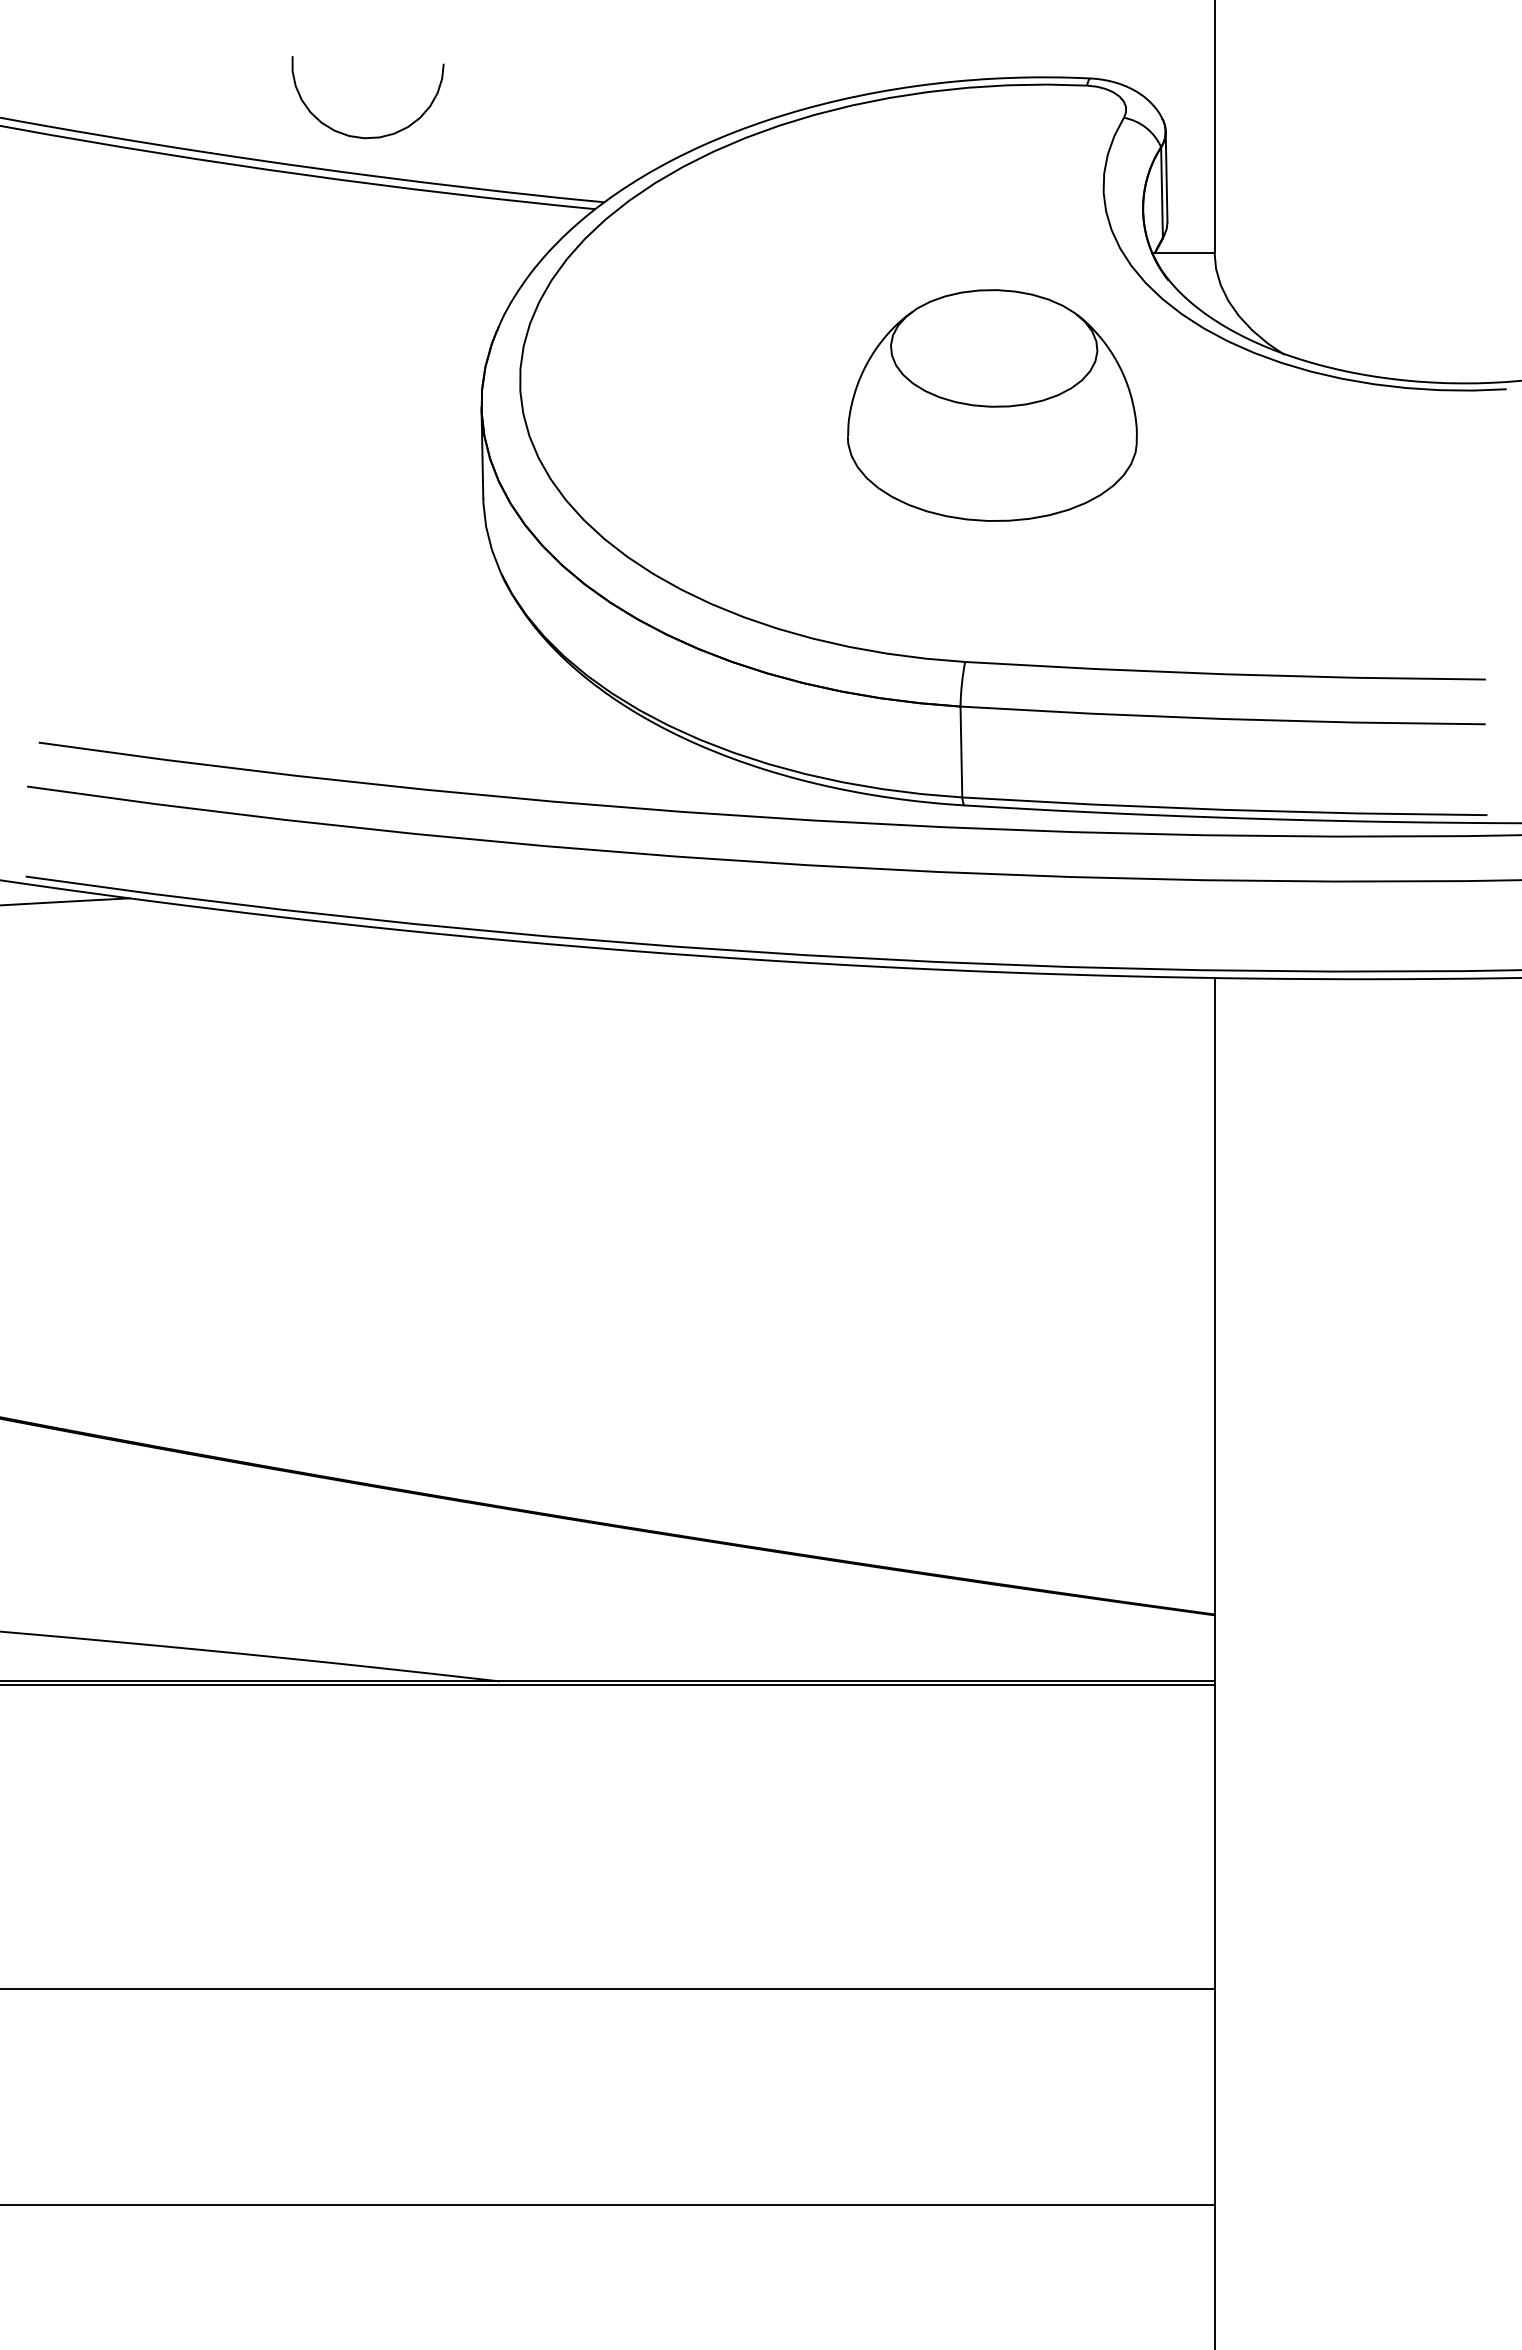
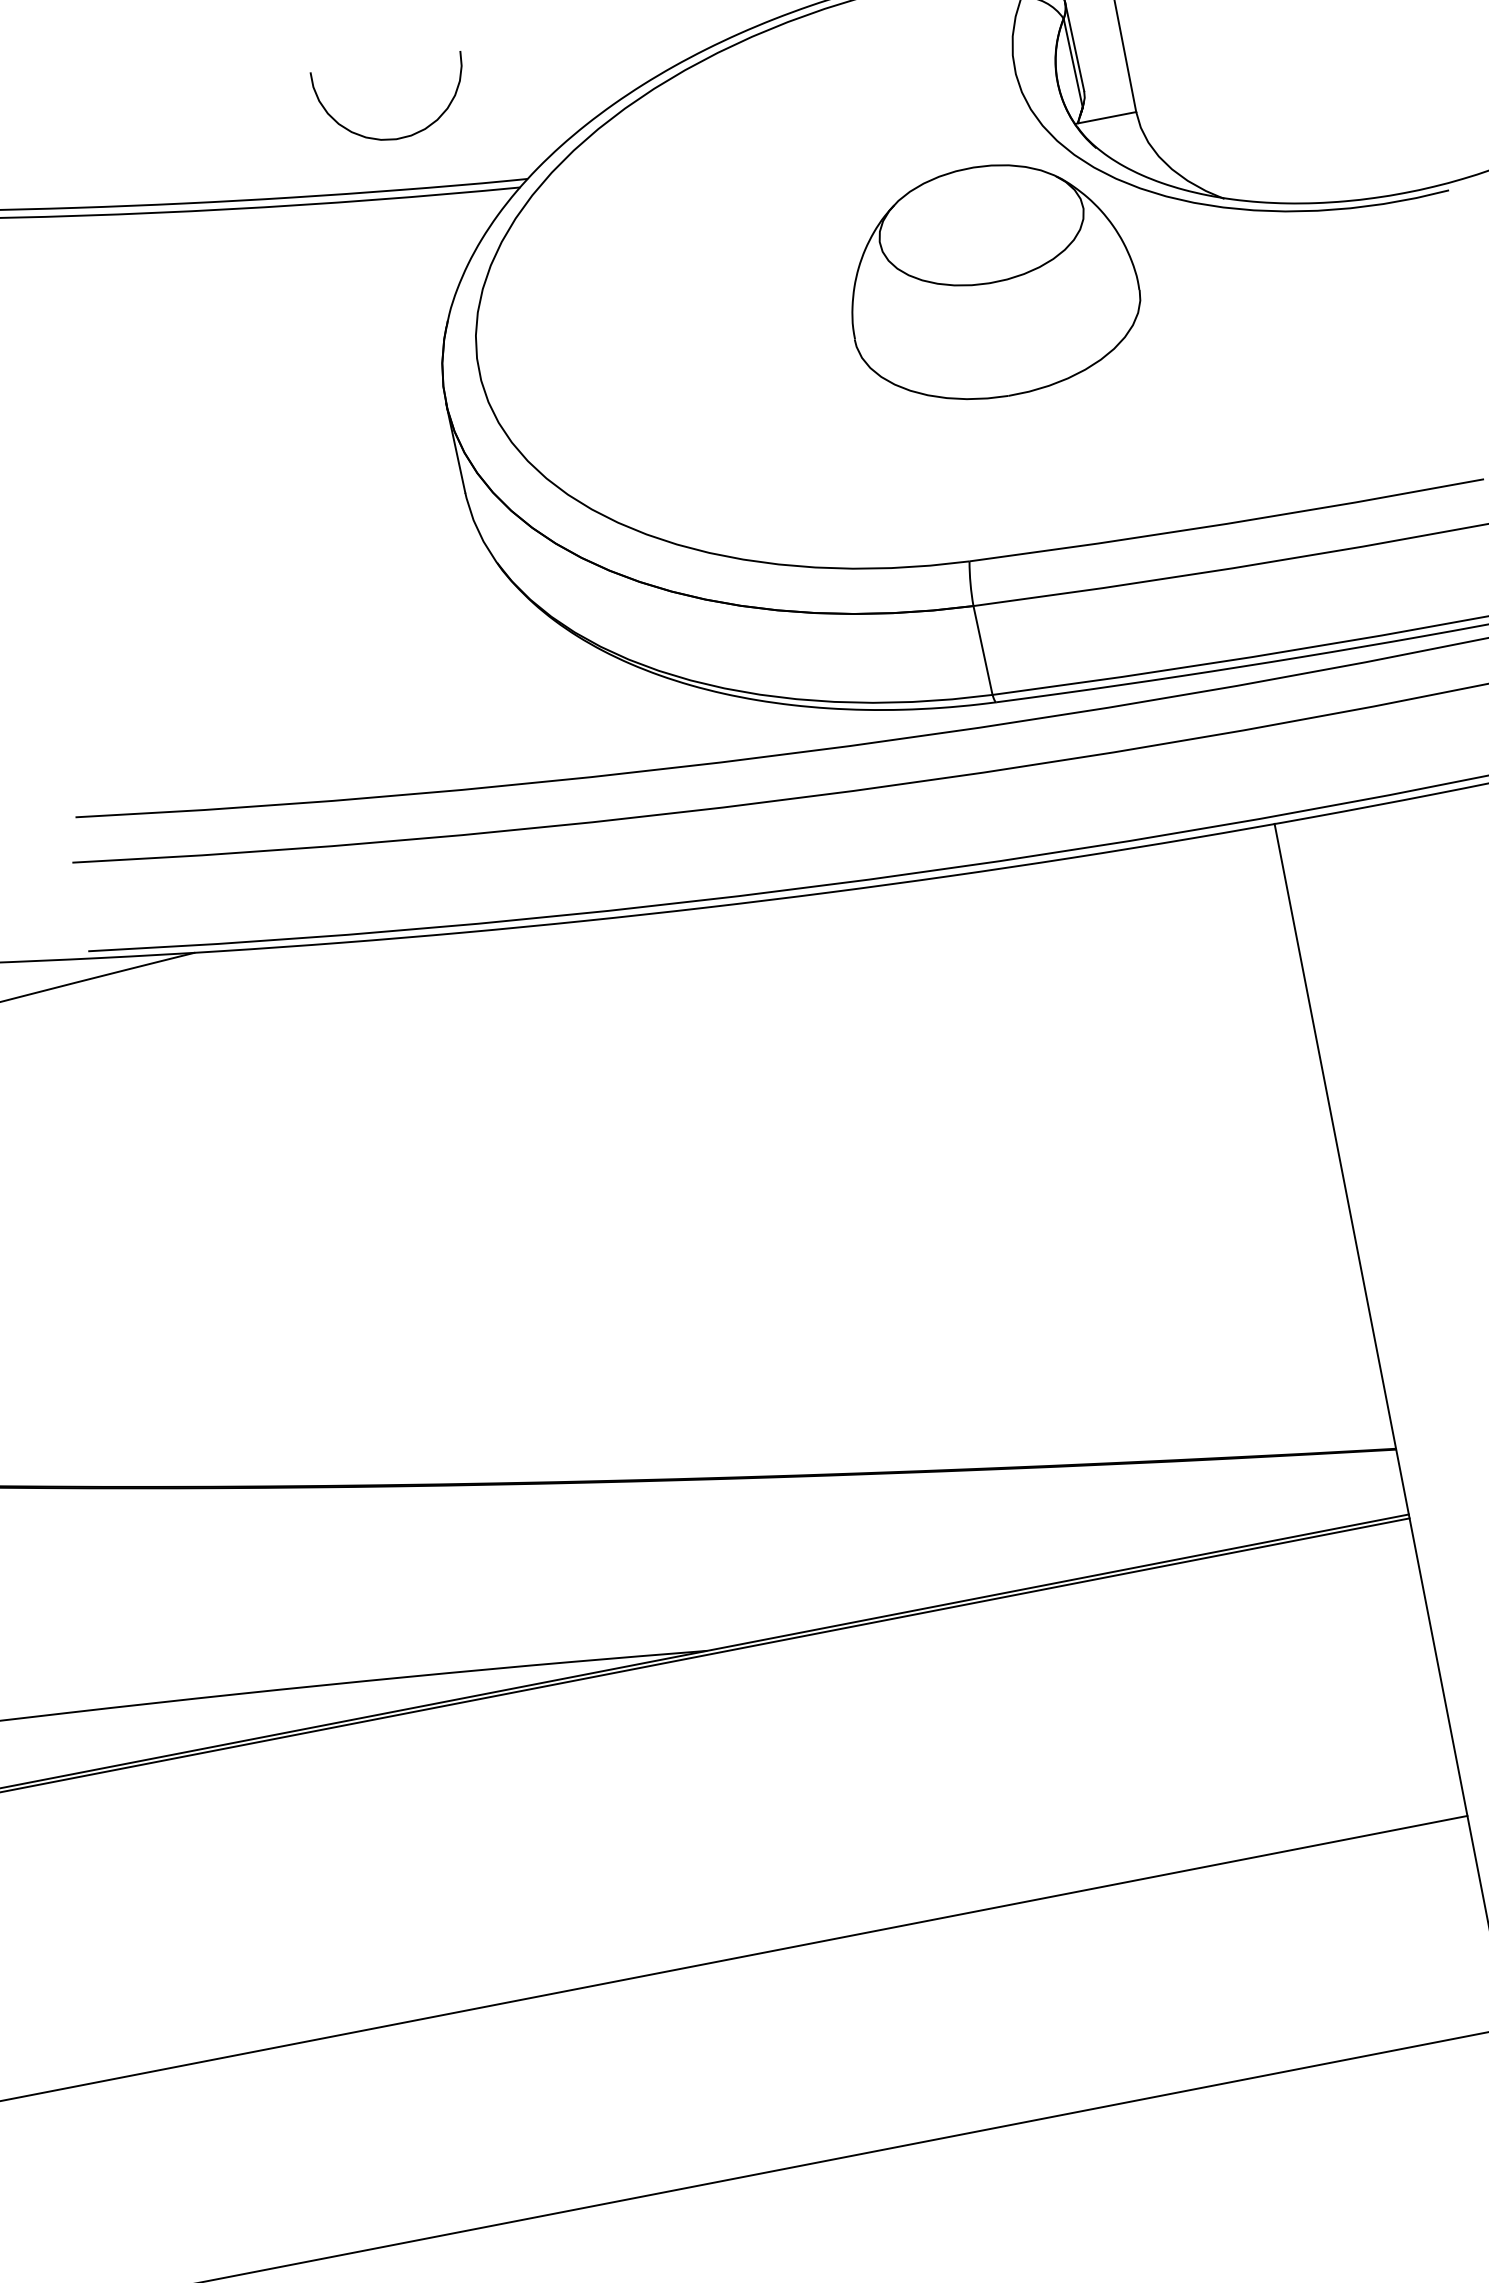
curve: (372, 136) -> (404, 135), moved
part: (992, 405) -> (990, 281), moved

